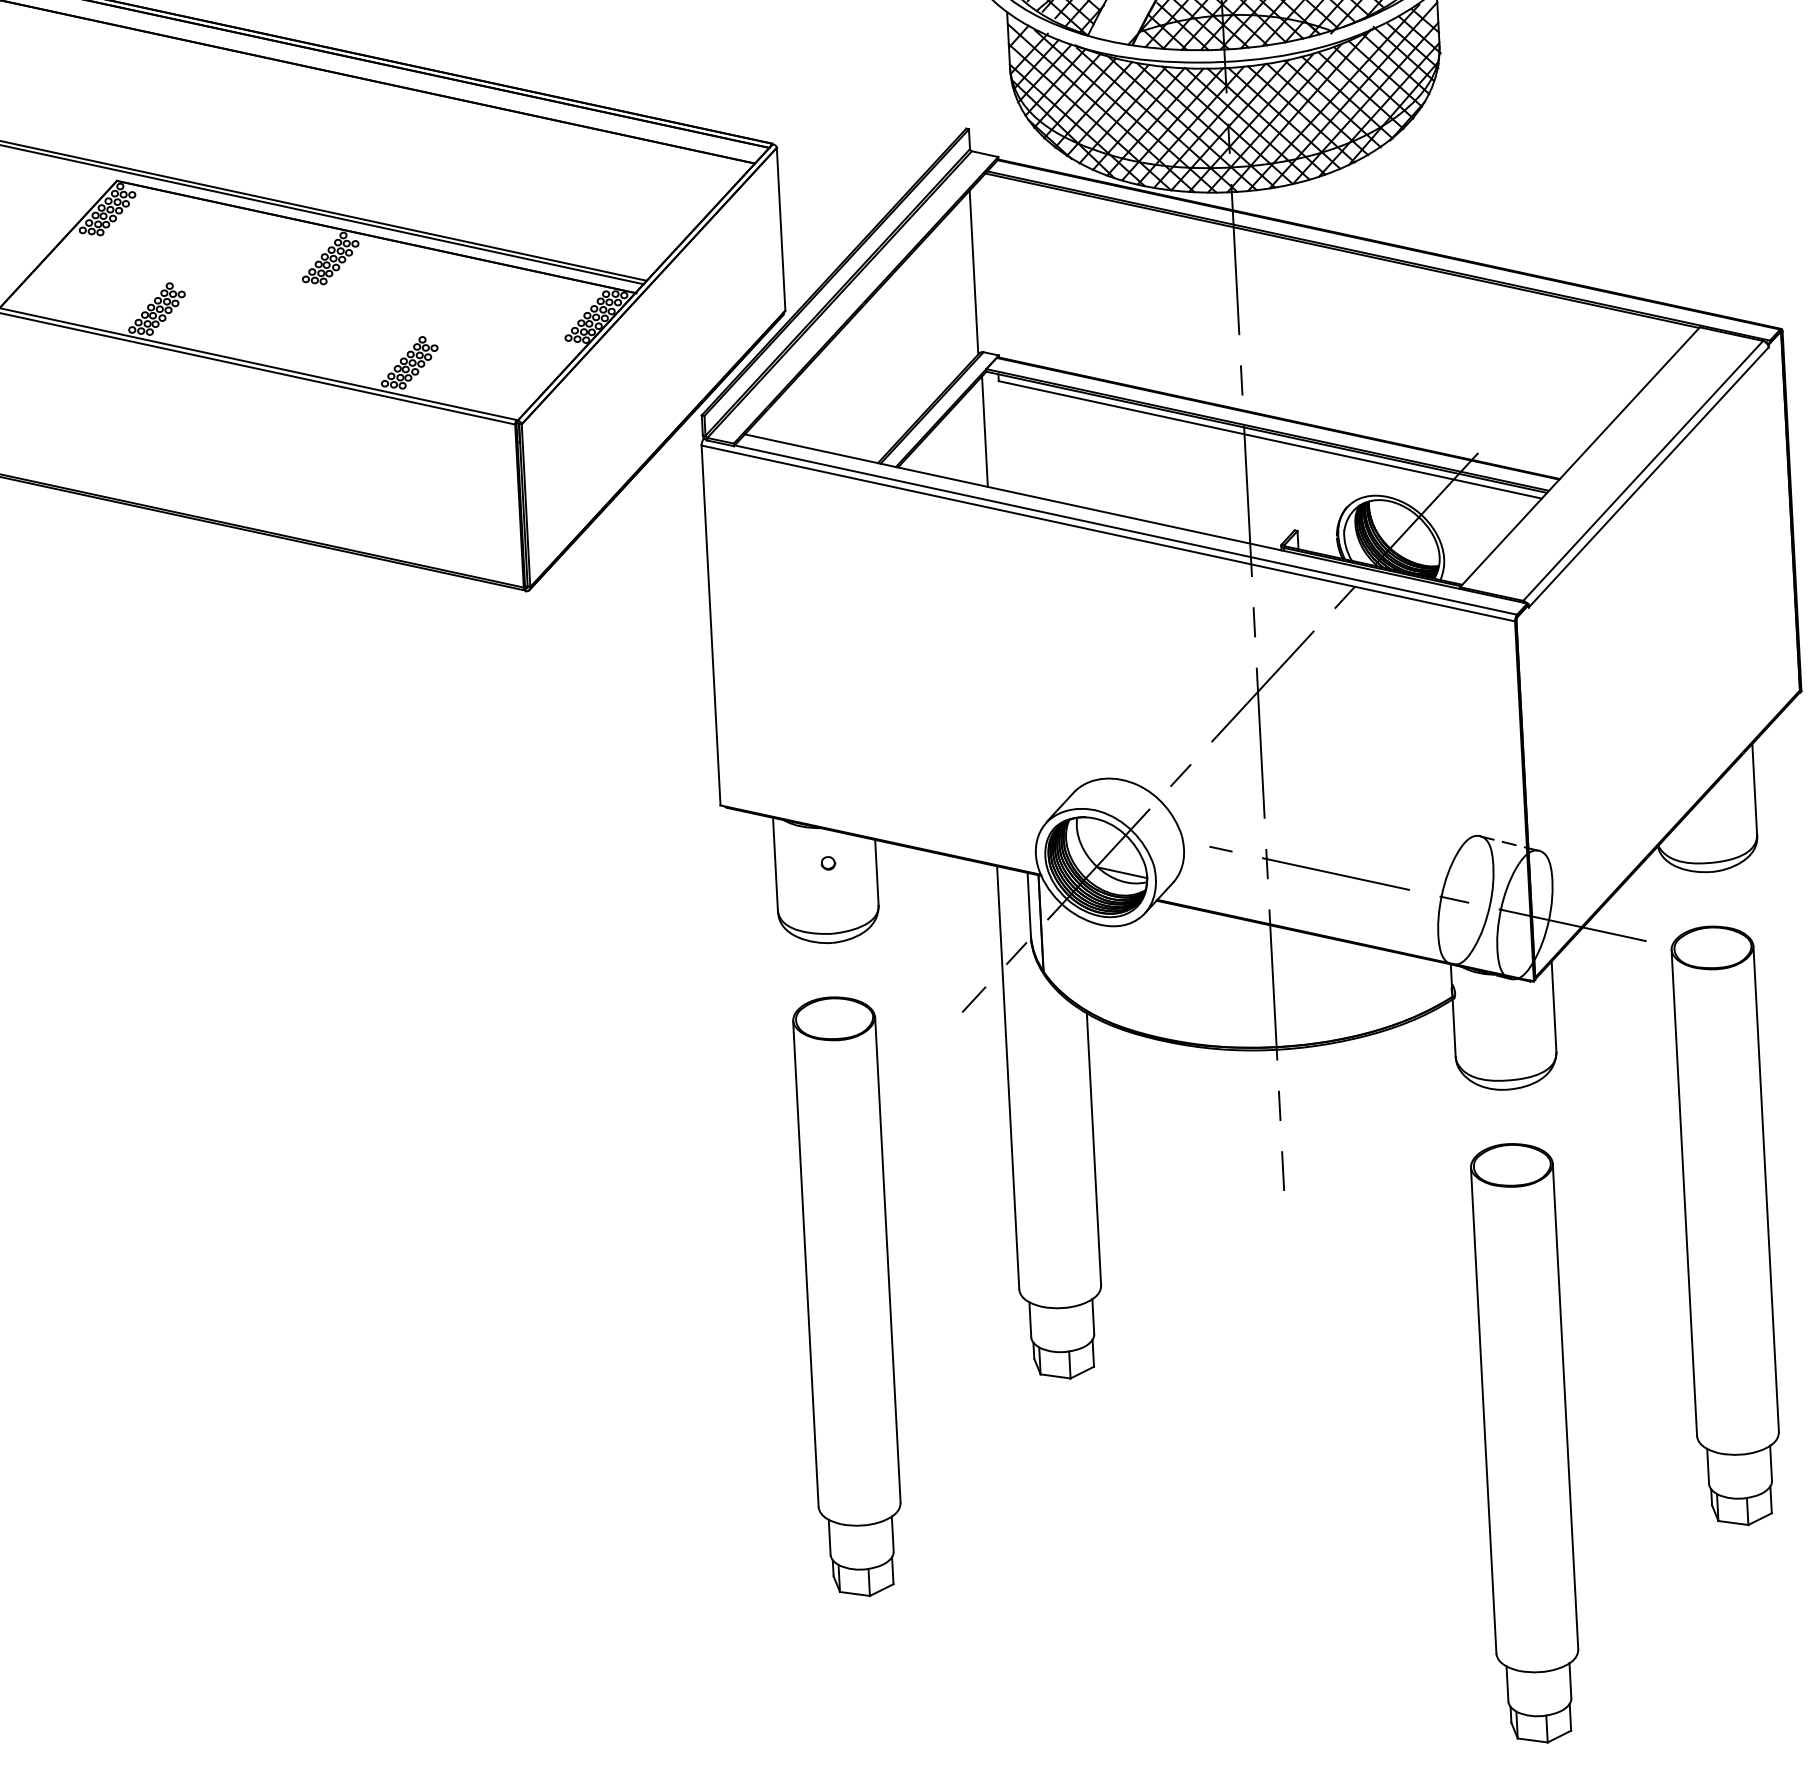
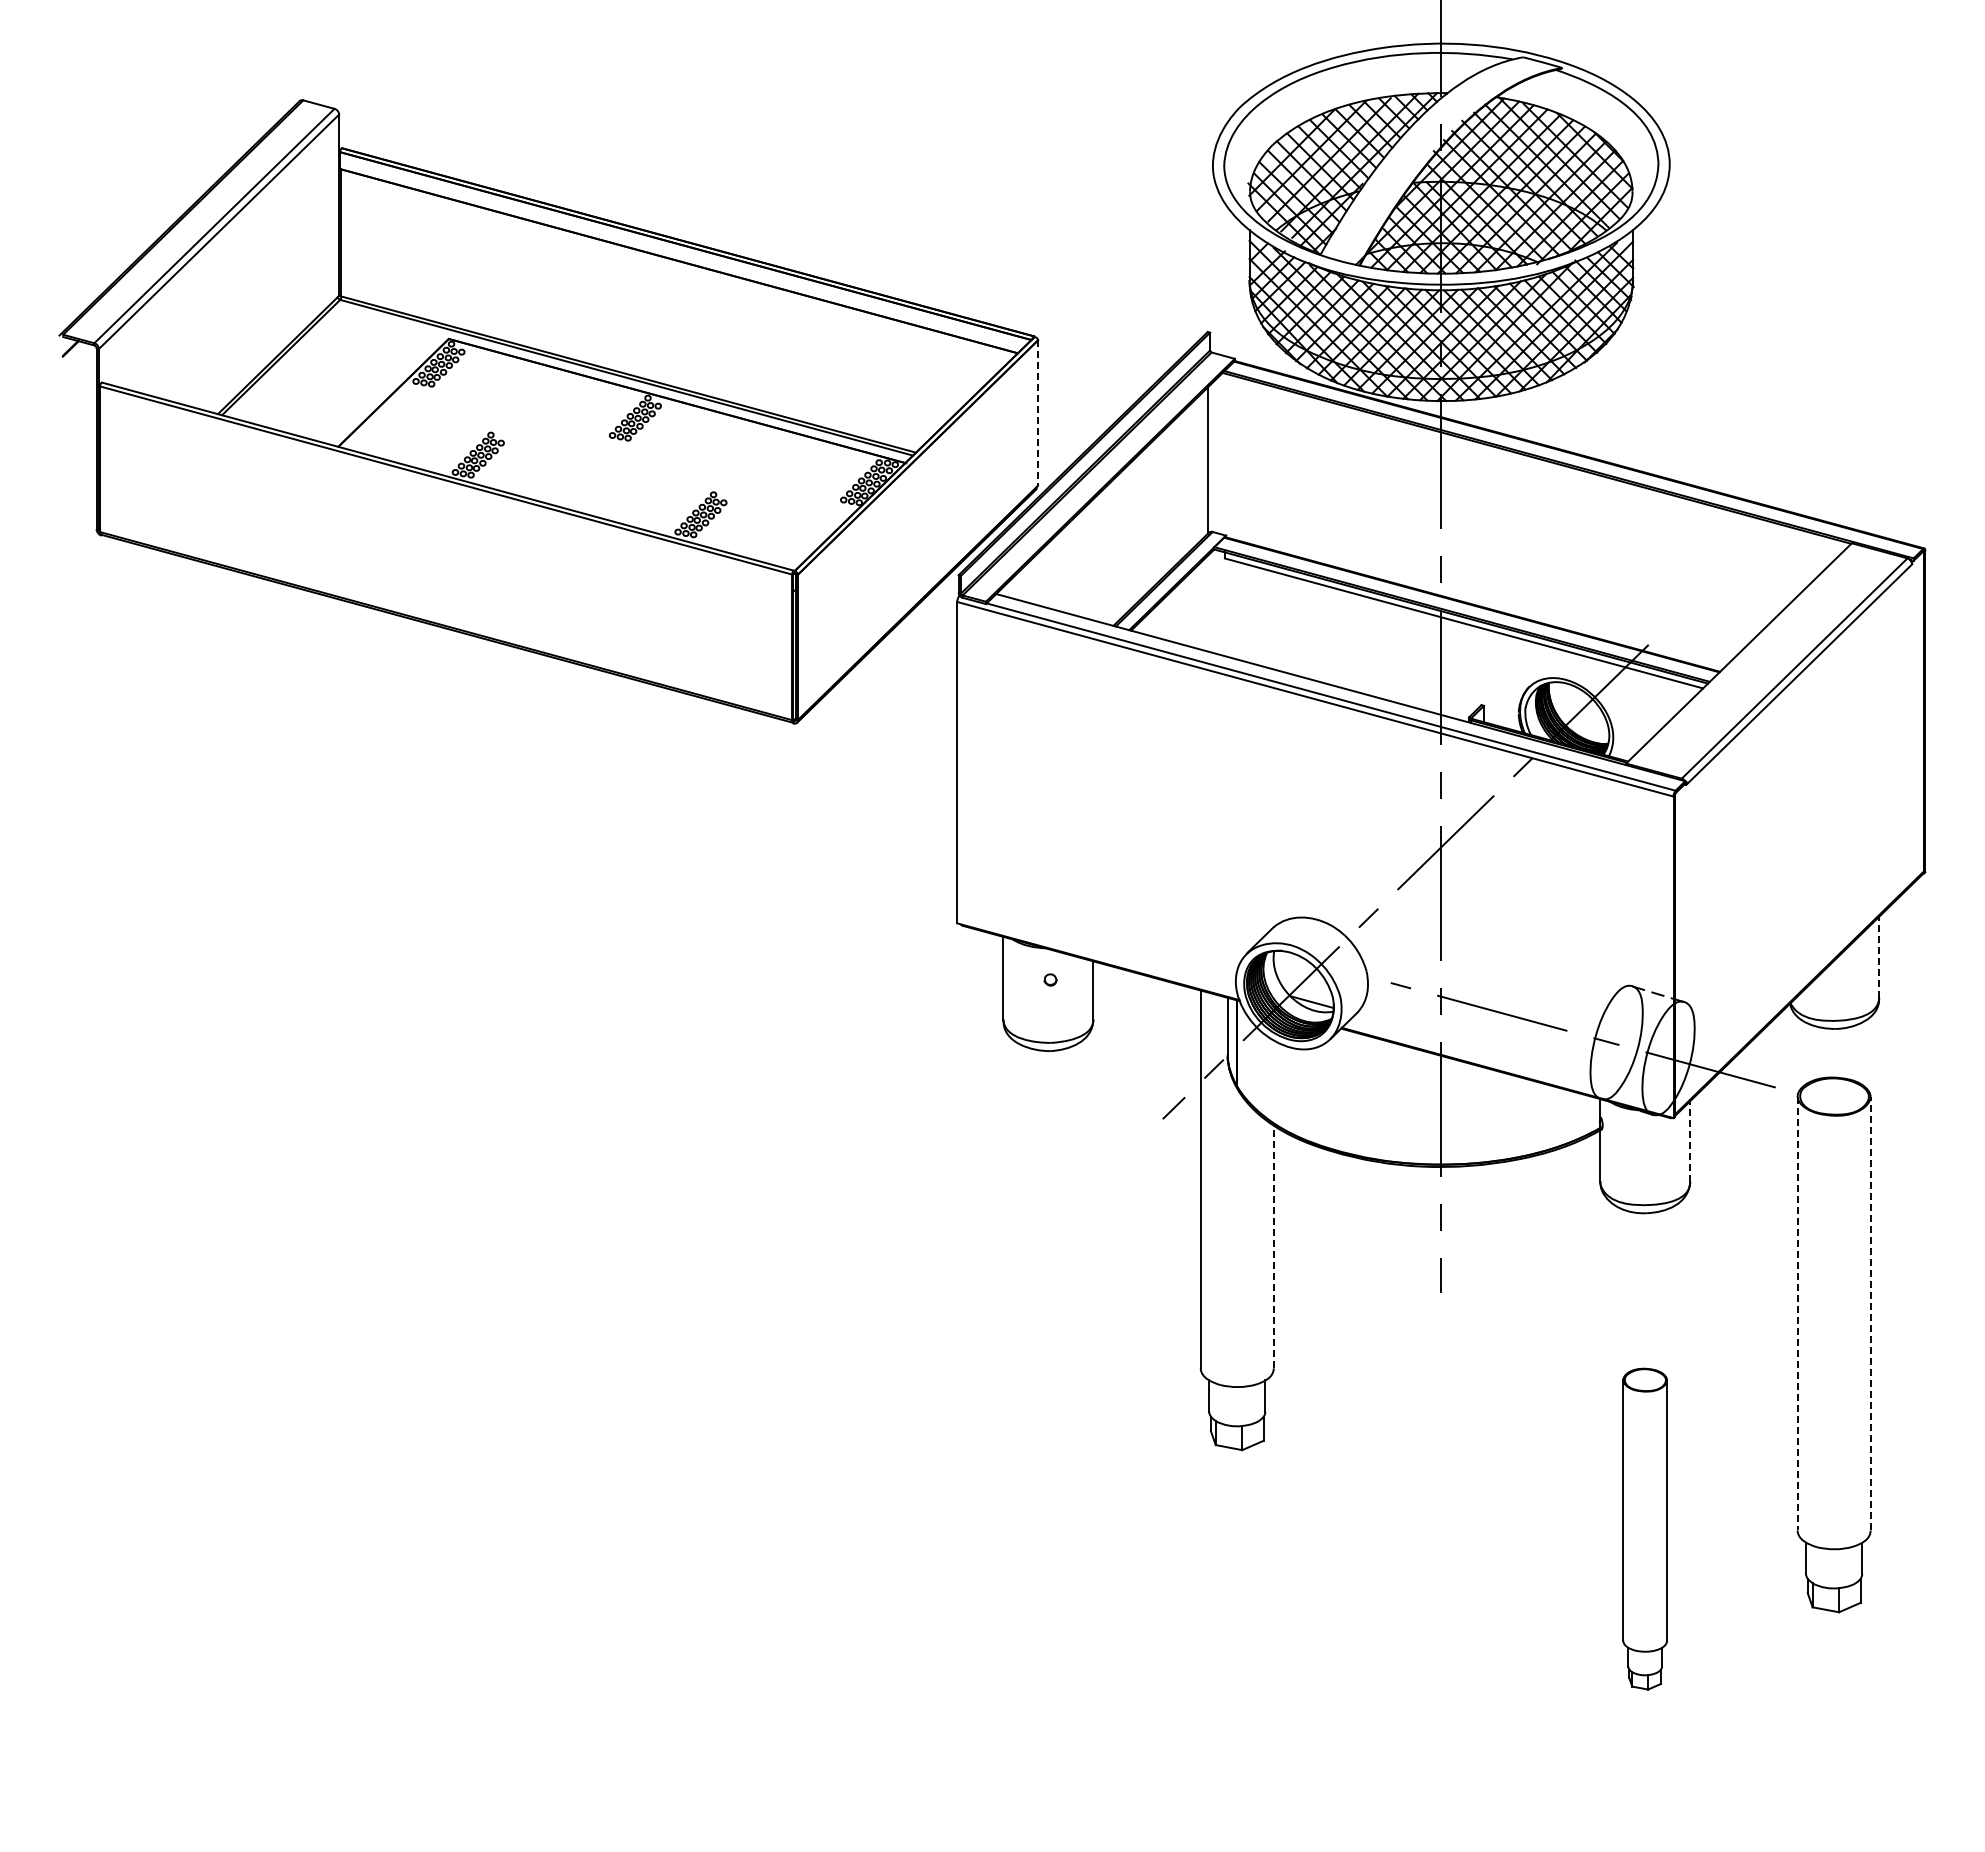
line: (781, 229) -> (1038, 413), solid -> dashed
line: (985, 431) -> (1210, 602), removed
line: (1755, 788) -> (1879, 956), solid -> dashed
line: (1554, 1006) -> (1690, 1141), solid -> dashed
line: (1093, 1148) -> (1273, 1246), solid -> dashed
line: (1765, 1188) -> (1870, 1313), solid -> dashed
line: (1684, 1192) -> (1797, 1313), solid -> dashed
part: (848, 1296) -> (1048, 1366), removed
part: (1525, 1442) -> (1644, 1528), size x0.6

